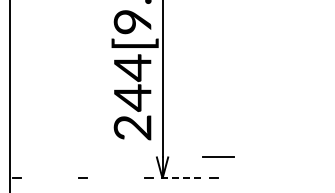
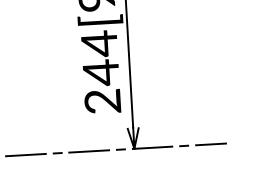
line: (218, 156) -> (211, 143), moved
line: (49, 178) -> (25, 155), added
line: (115, 178) -> (89, 151), added
line: (181, 178) -> (152, 147), dashed -> solid

